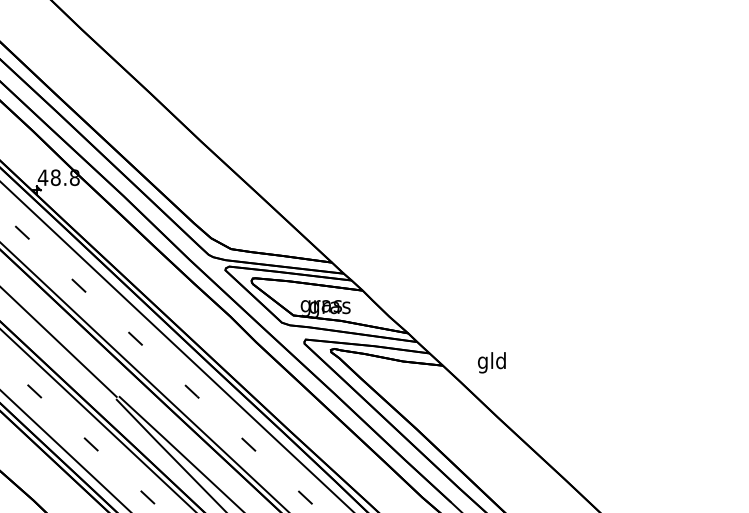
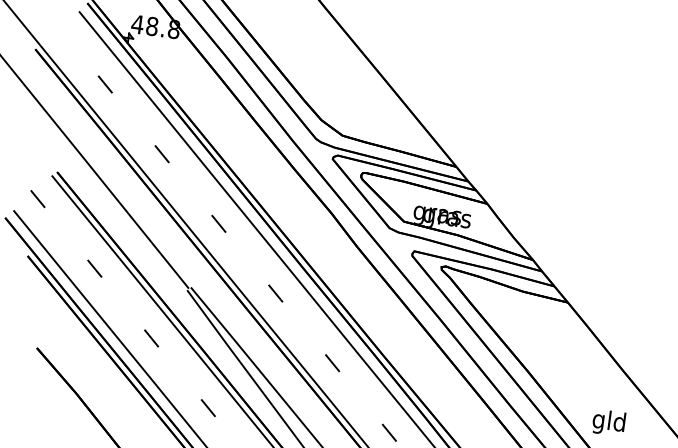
text: (491, 362) -> (608, 422), moved

